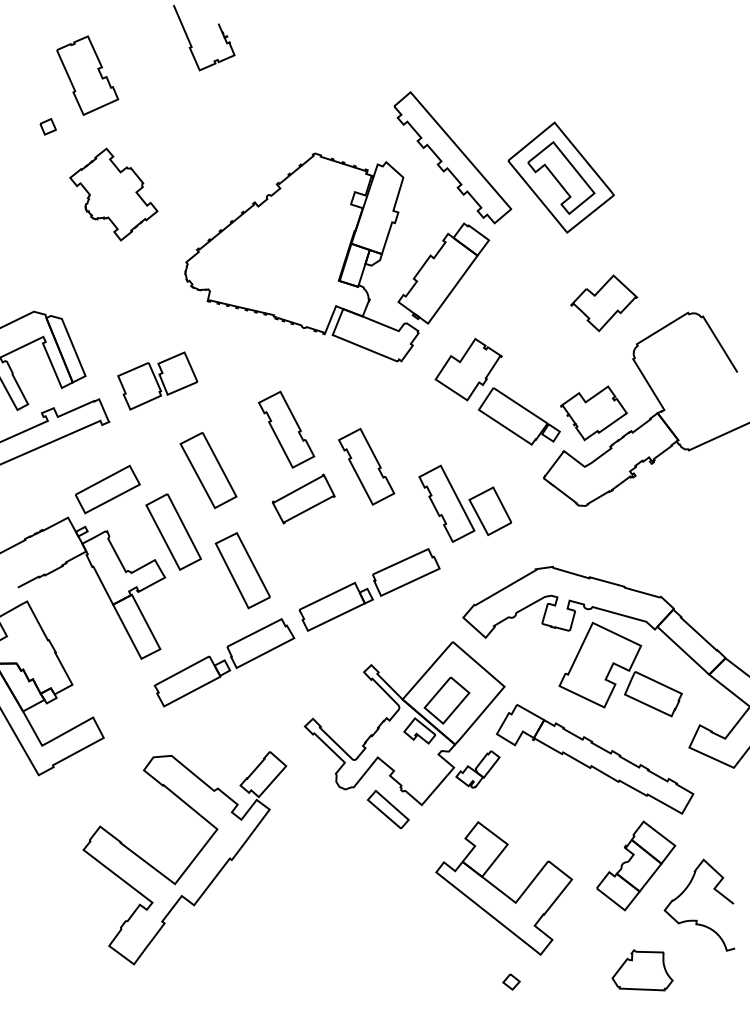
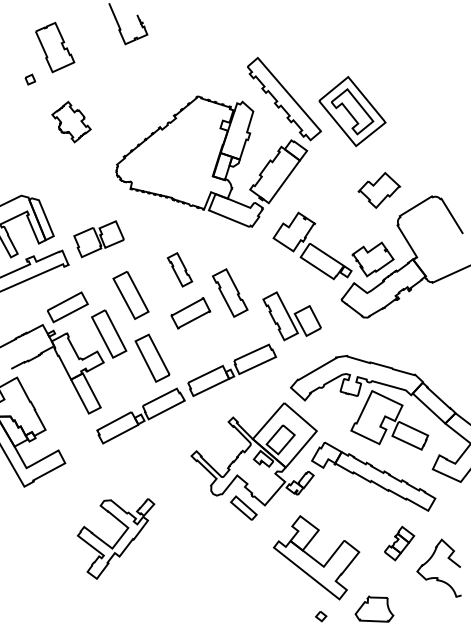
part: (113, 193) -> (71, 121), size x0.7
part: (285, 429) -> (179, 269), size x0.7
part: (183, 857) -> (115, 538), size x0.6
part: (636, 865) -> (399, 543), size x0.6
part: (642, 969) -> (374, 608), moved

